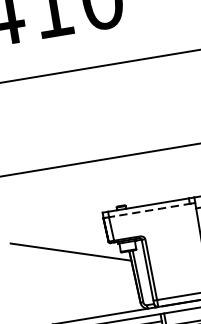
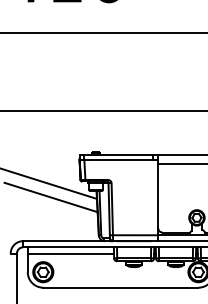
line: (152, 209) -> (121, 159), dashed -> solid
line: (76, 268) -> (50, 197), added

